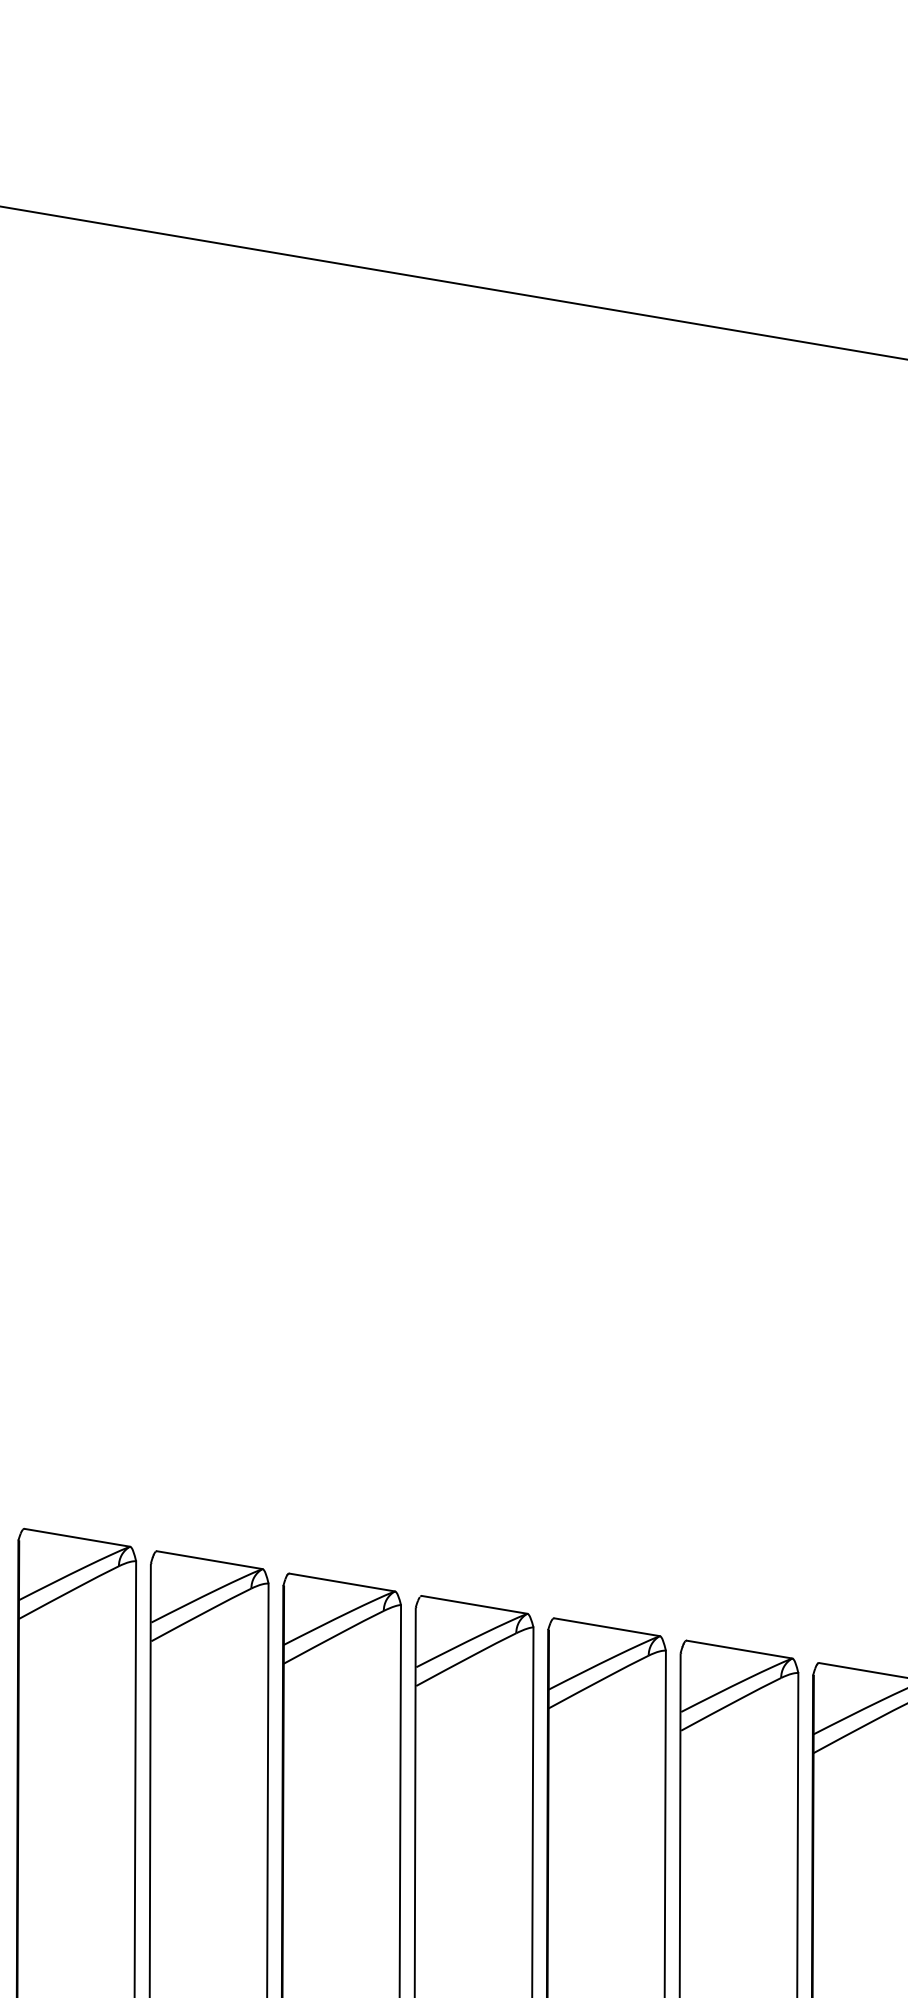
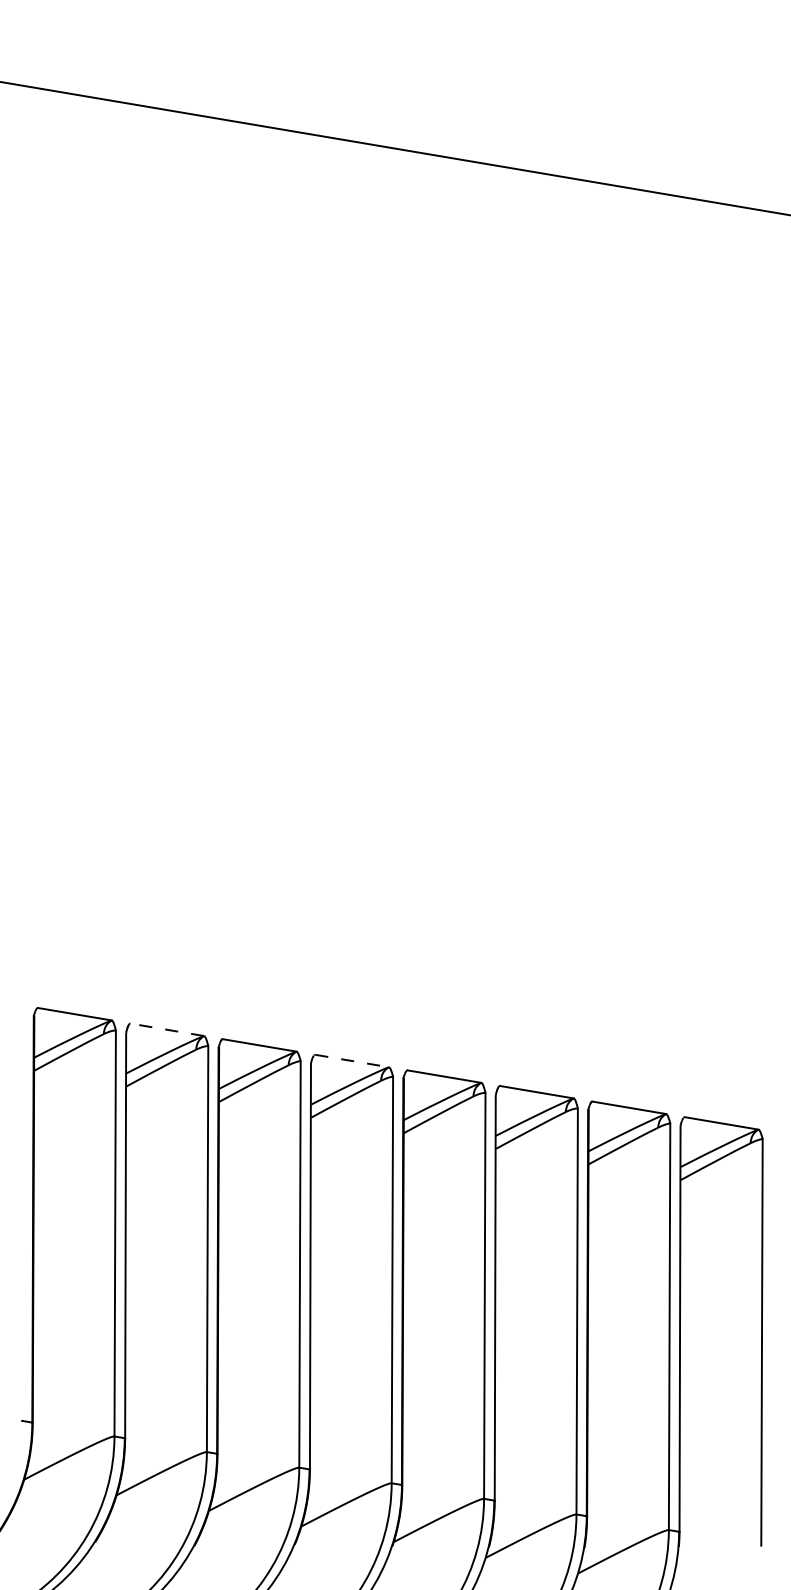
line: (208, 1559) -> (166, 1029), solid -> dashed
line: (475, 1605) -> (352, 1061), solid -> dashed

